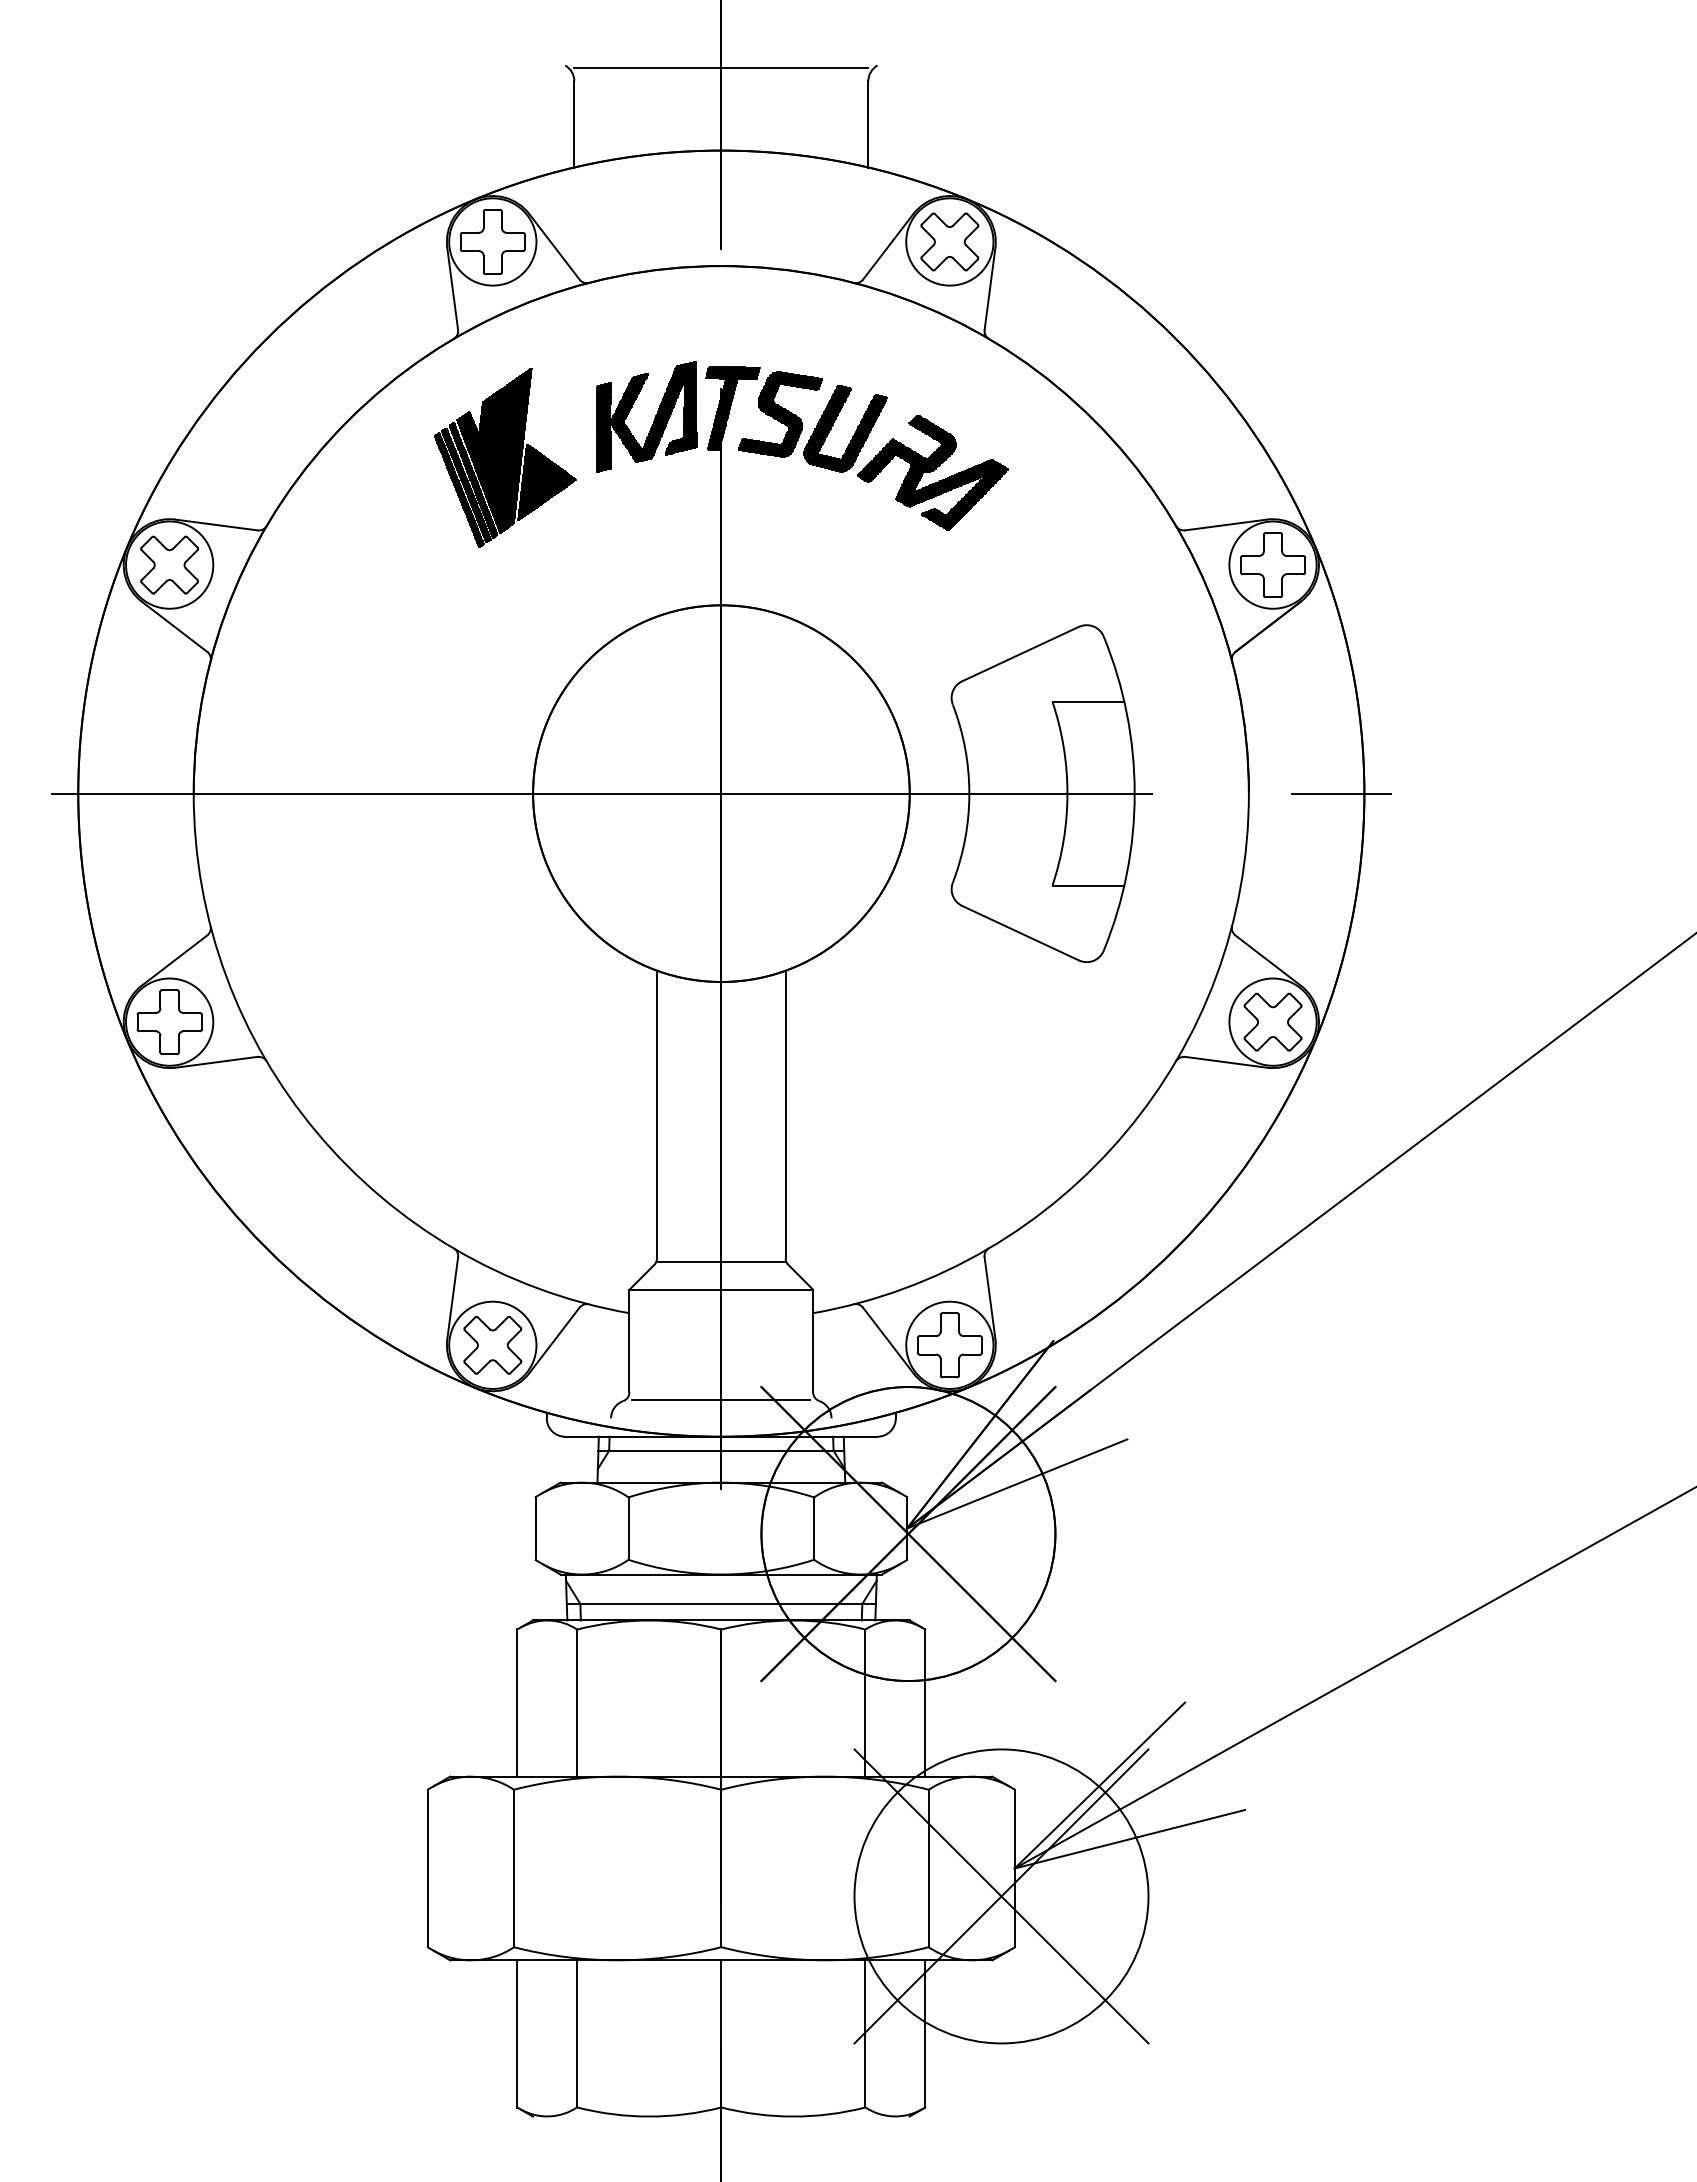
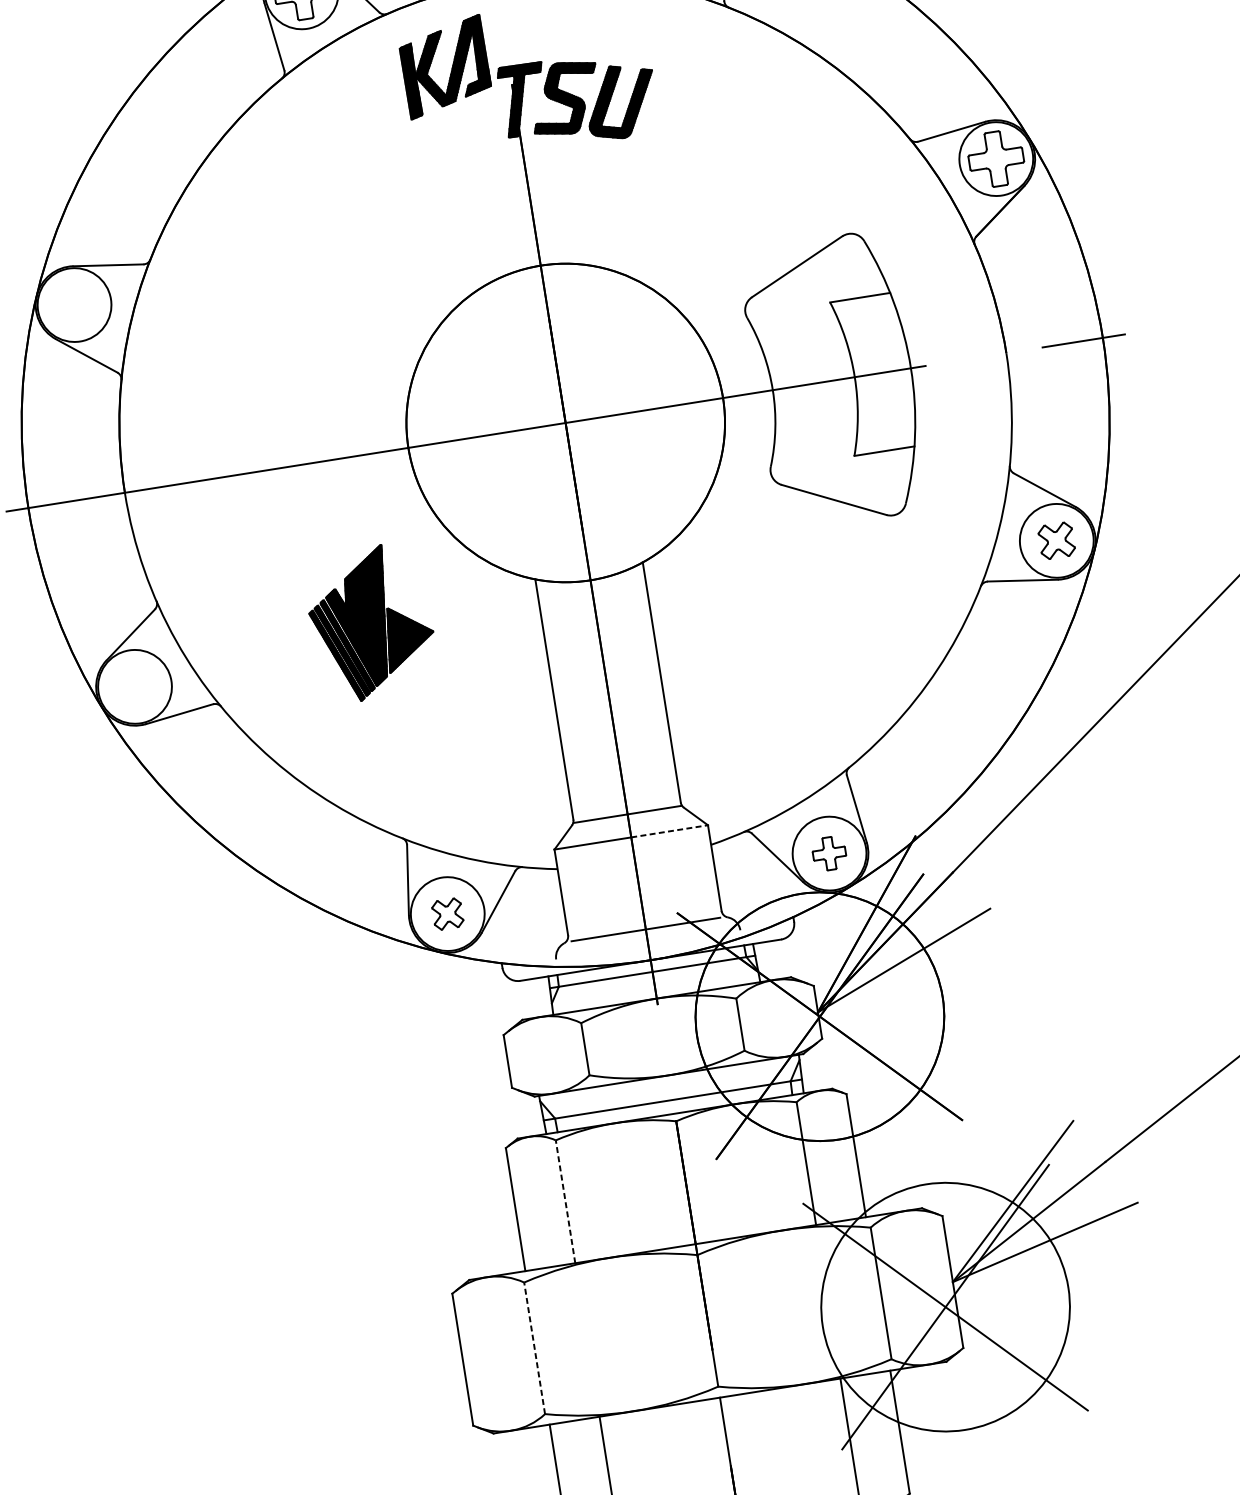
part: (654, 418) -> (452, 67), moved
part: (505, 457) -> (371, 622), moved
part: (932, 472) -> (699, 126), removed
part: (169, 564) -> (74, 304), removed
part: (1272, 1021) -> (1056, 540), size x0.7
part: (169, 1022) -> (134, 687), removed
line: (767, 1289) -> (669, 831), solid -> dashed
part: (492, 1345) -> (447, 914), size x0.6
part: (949, 1345) -> (829, 853), size x0.6
line: (577, 1703) -> (565, 1202), solid -> dashed
line: (513, 1868) -> (534, 1348), solid -> dashed

